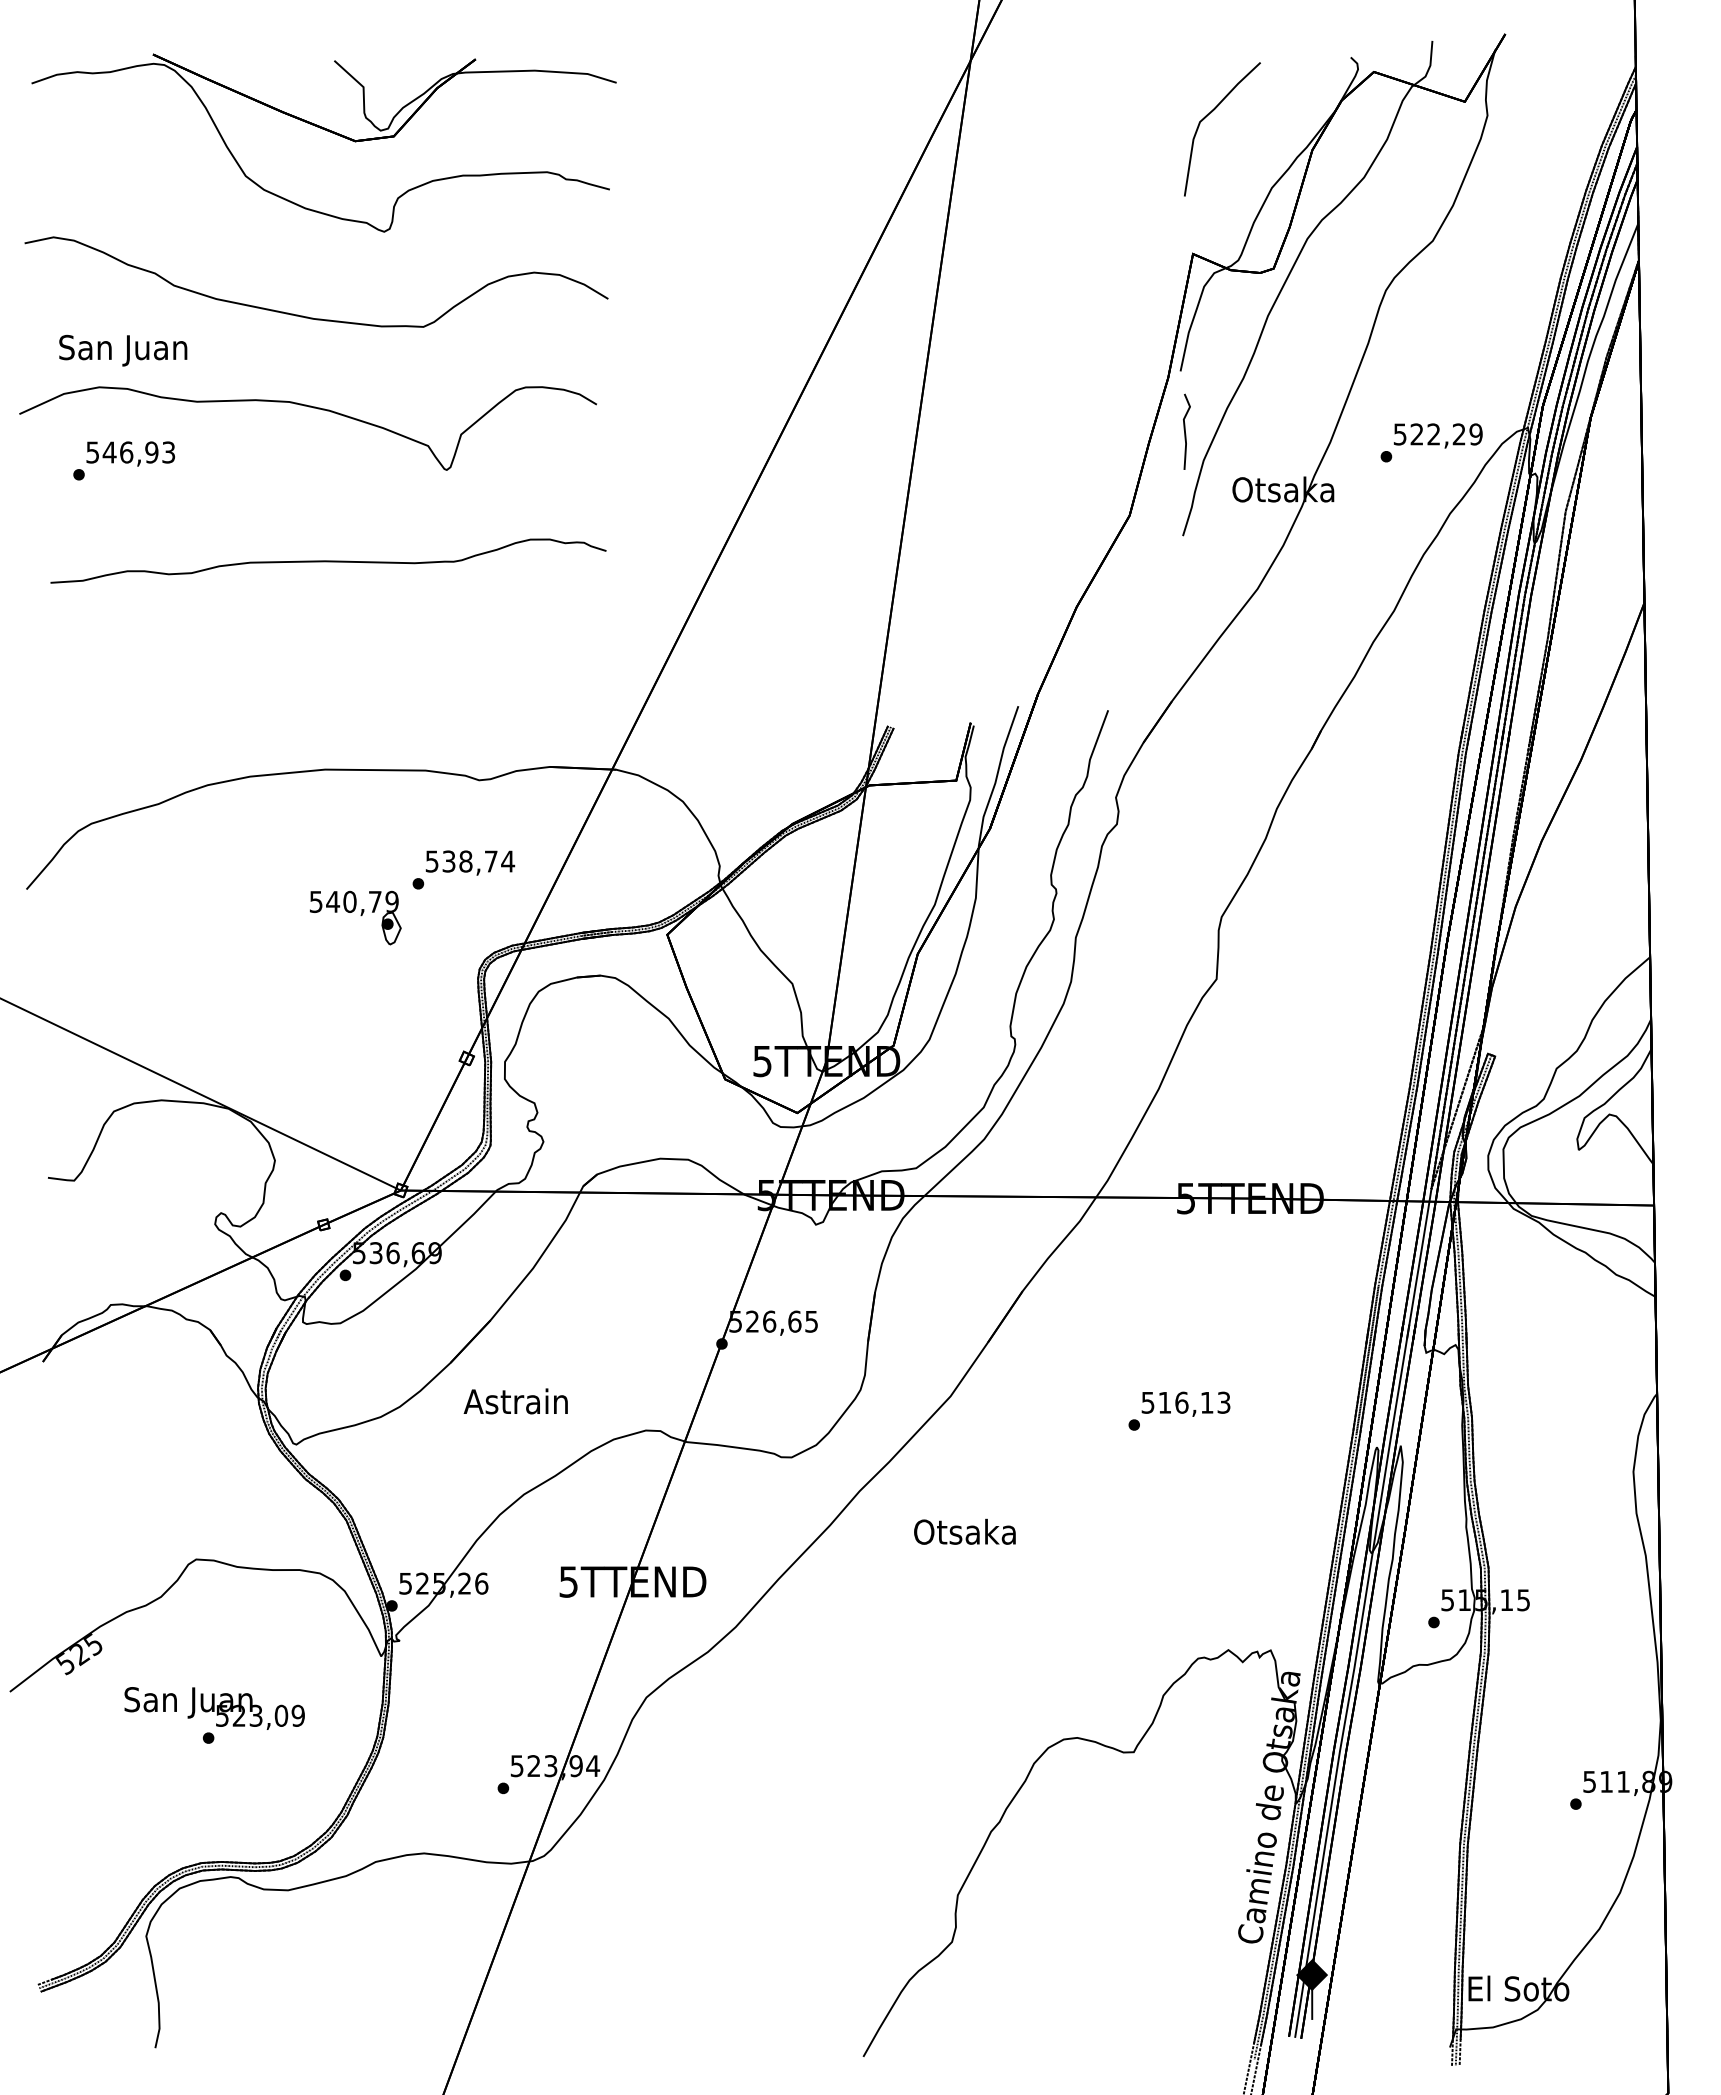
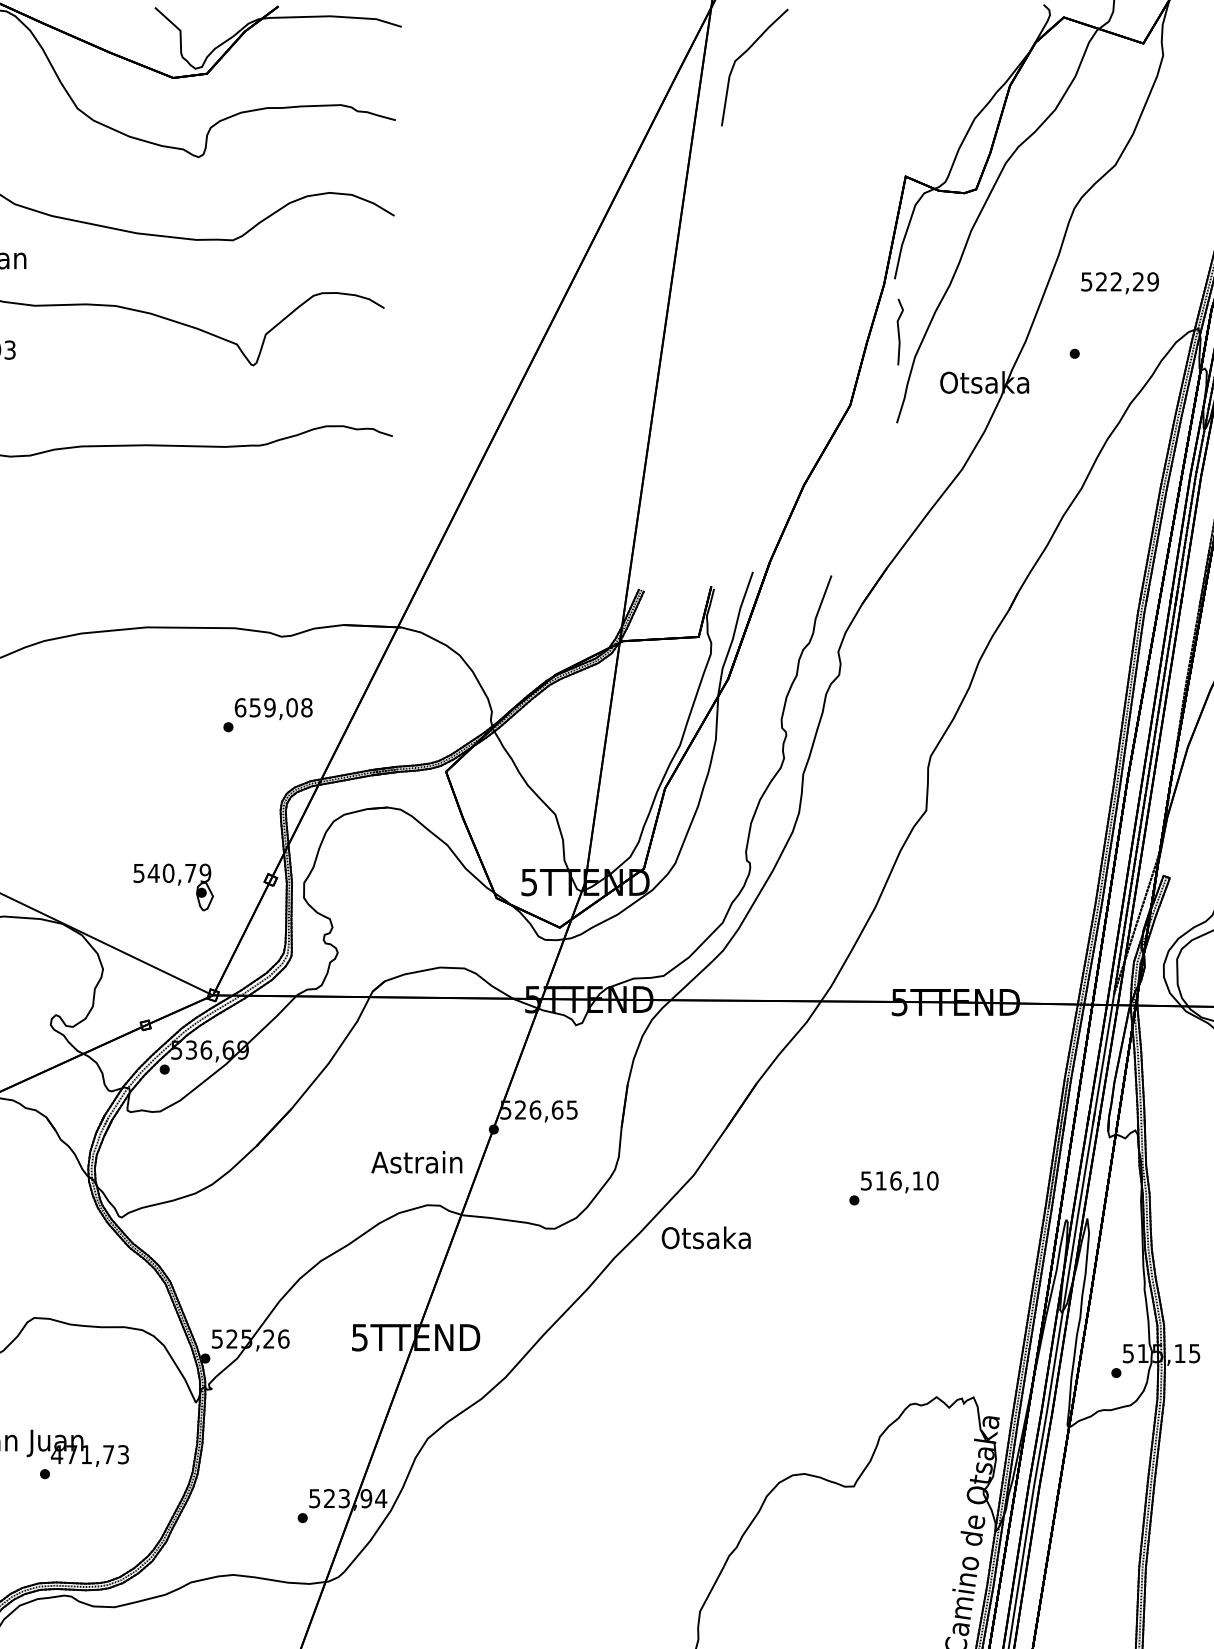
part: (1212, 112) -> (746, 52), moved
text: (1437, 435) -> (1119, 282), moved
text: (470, 861) -> (273, 707), 538,74 -> 659,08
part: (355, 917) -> (173, 886), moved
text: (515, 1401) -> (416, 1162), moved
text: (1223, 1402) -> (932, 1180), 516,13 -> 516,10
text: (964, 1531) -> (705, 1237), moved
text: (259, 1715) -> (89, 1454), 523,09 -> 471,73

